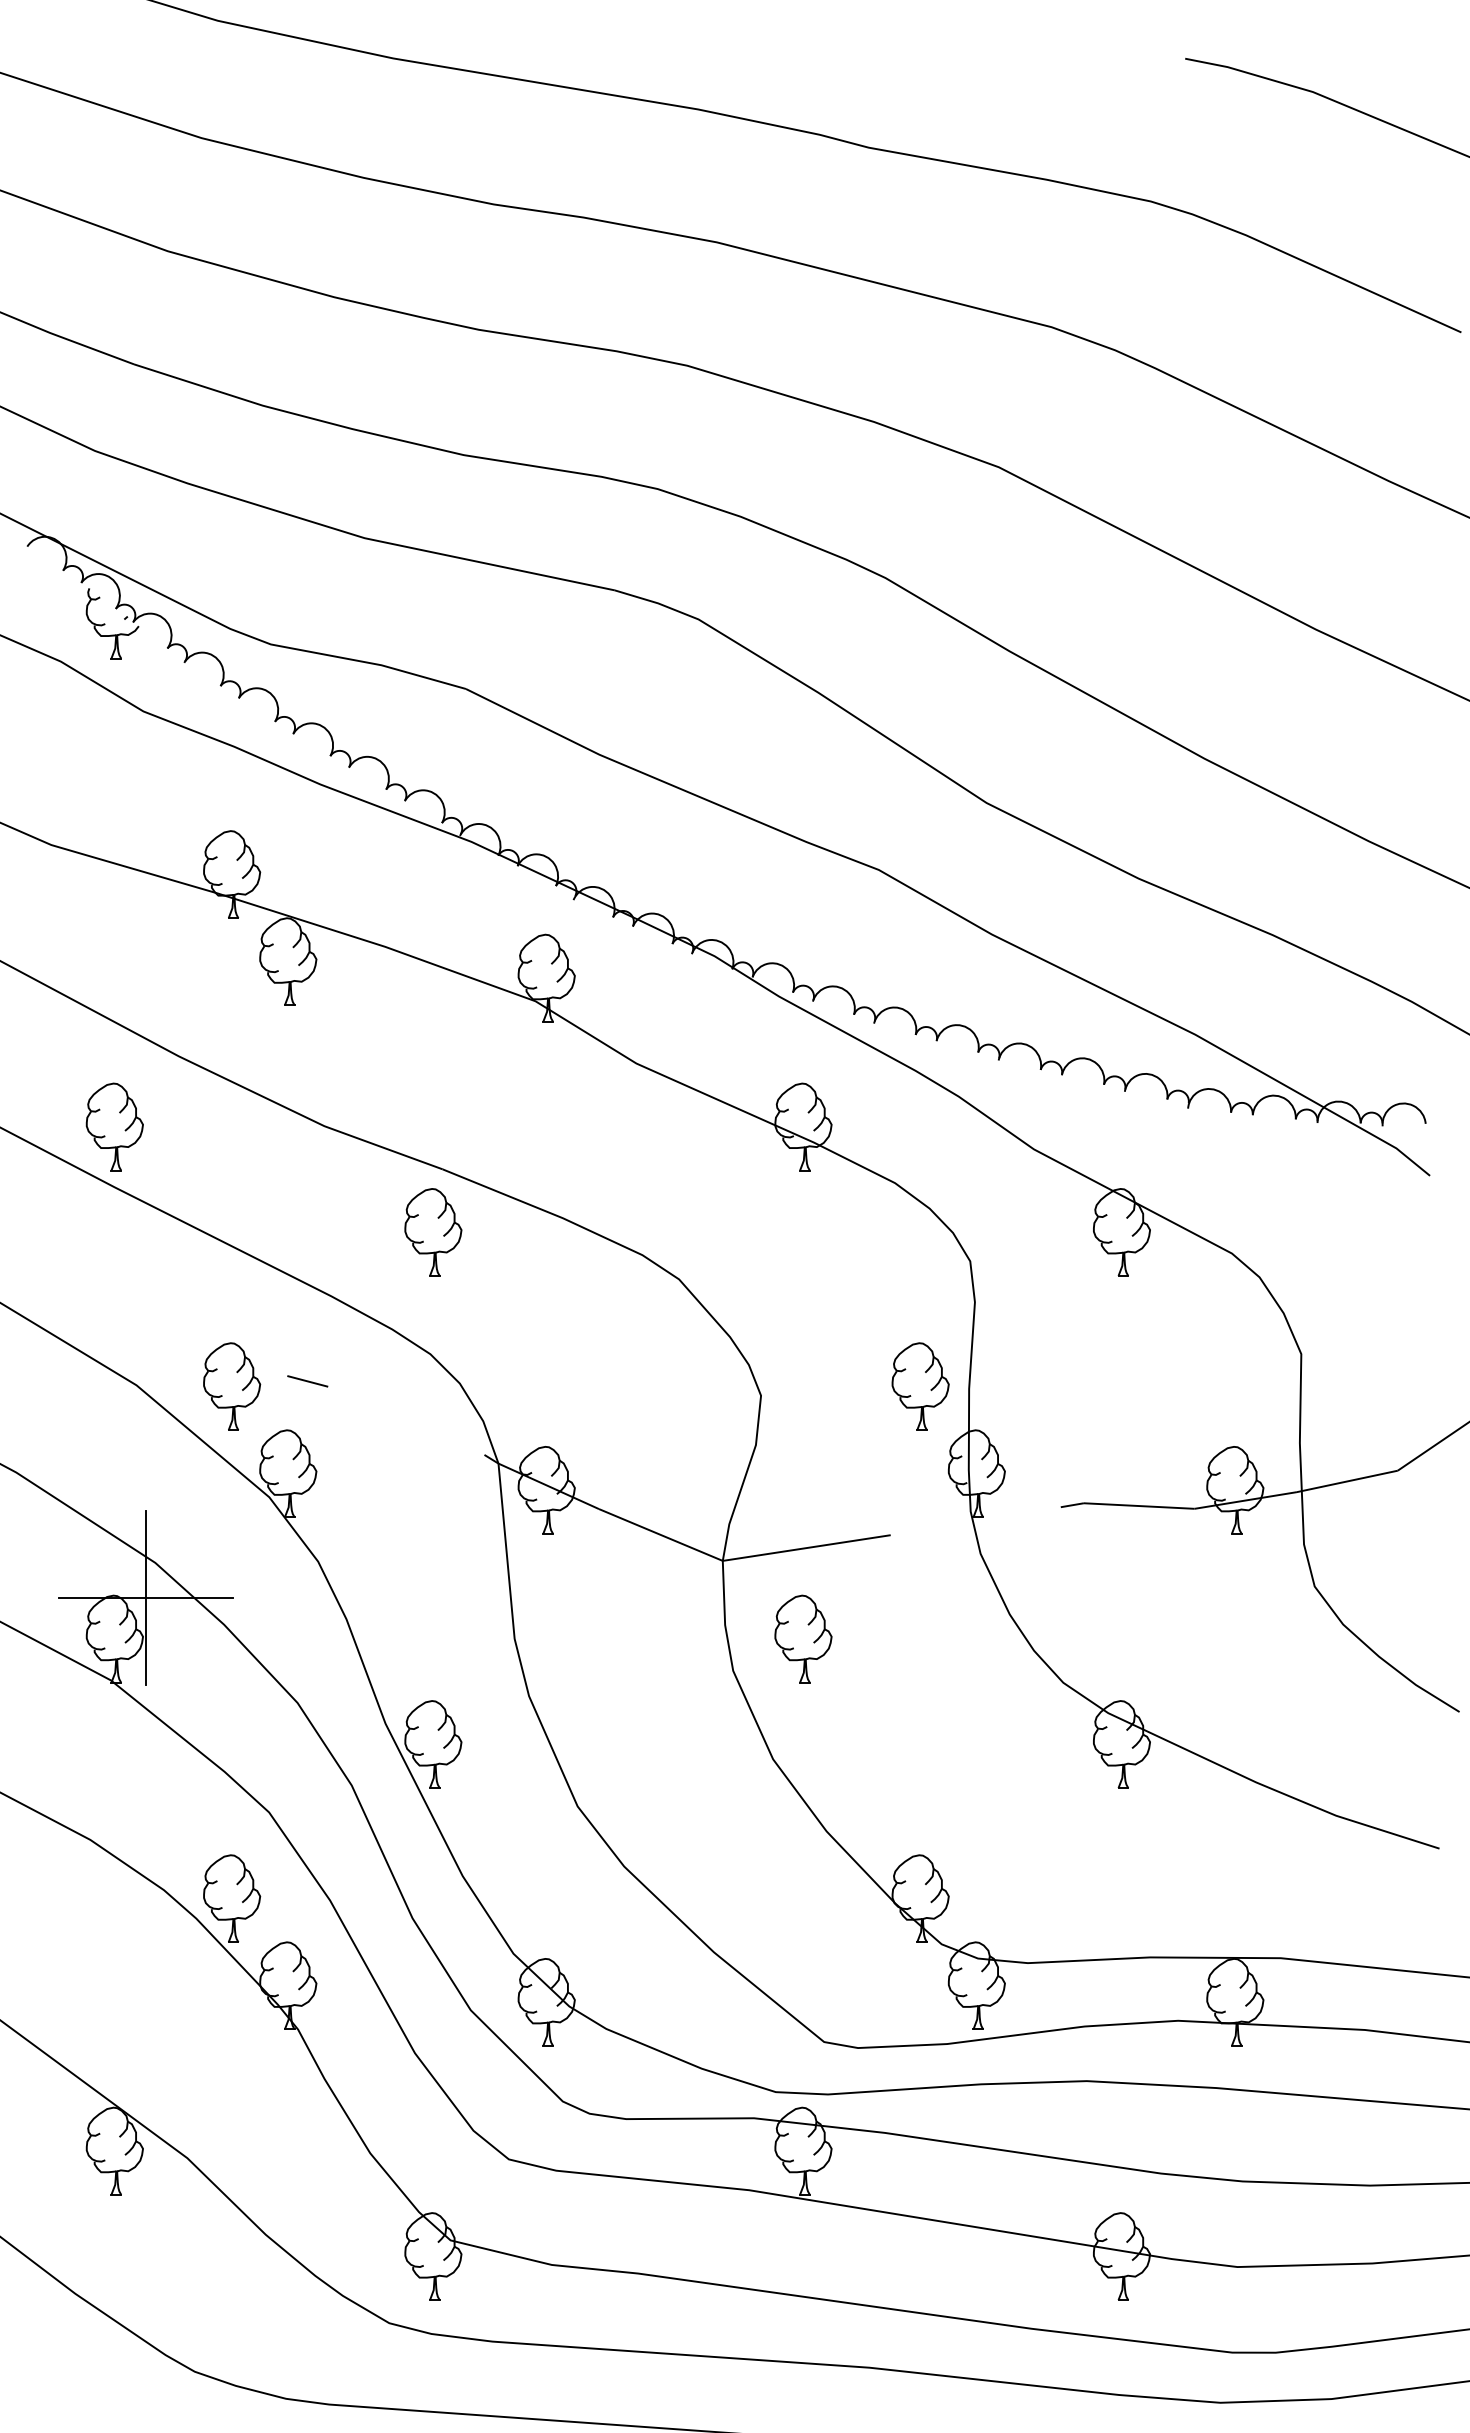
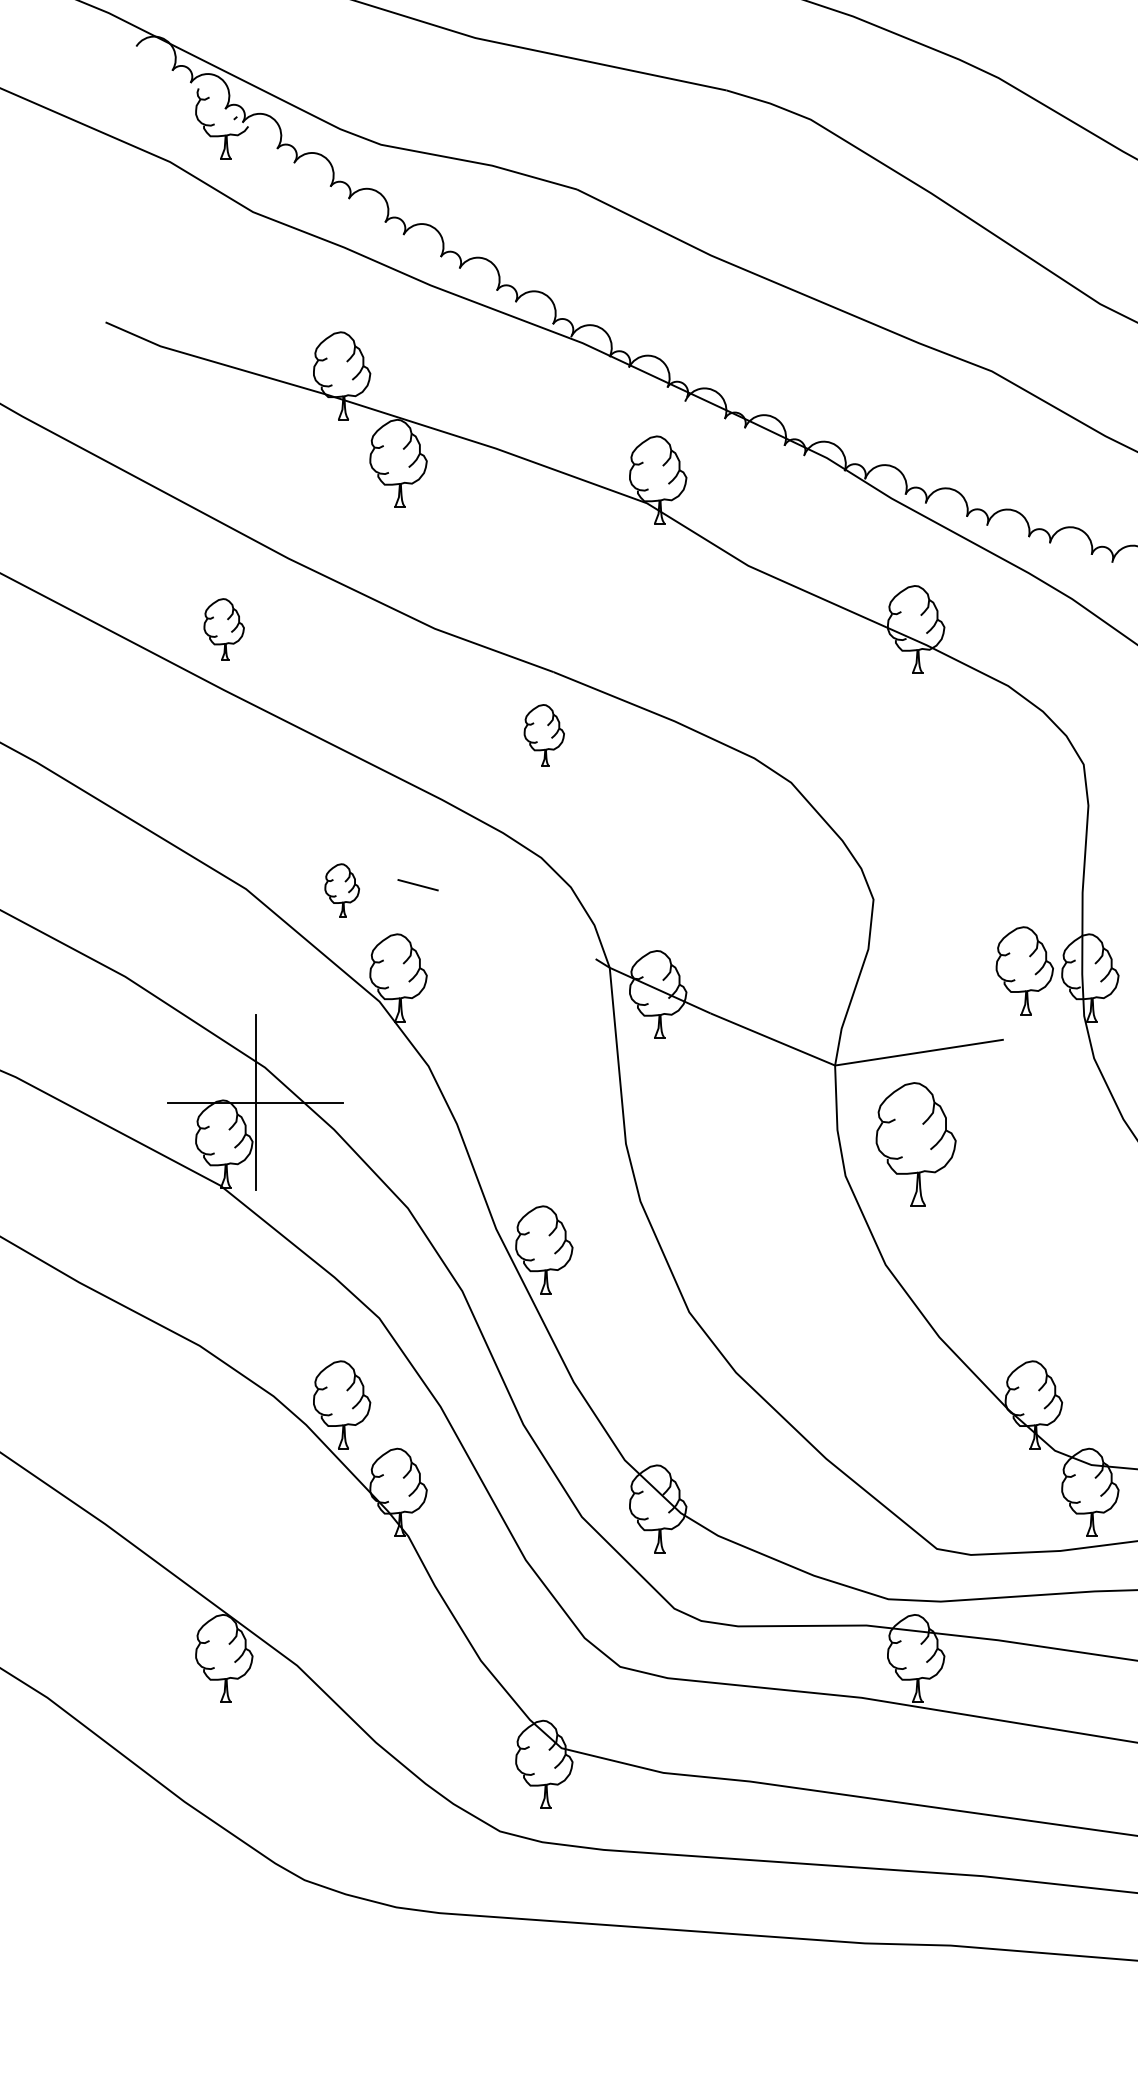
part: (114, 1126) -> (223, 629), size x0.7
part: (433, 1232) -> (544, 735), size x0.7
part: (232, 1386) -> (342, 890), size x0.6
part: (920, 1386) -> (1024, 970), moved
part: (803, 1638) -> (916, 1143), size x1.4

